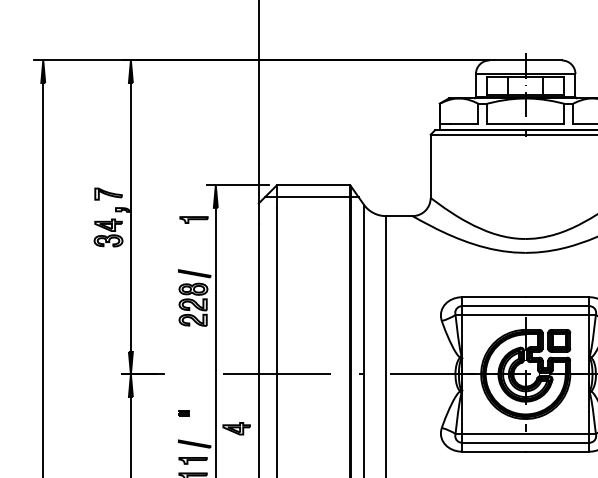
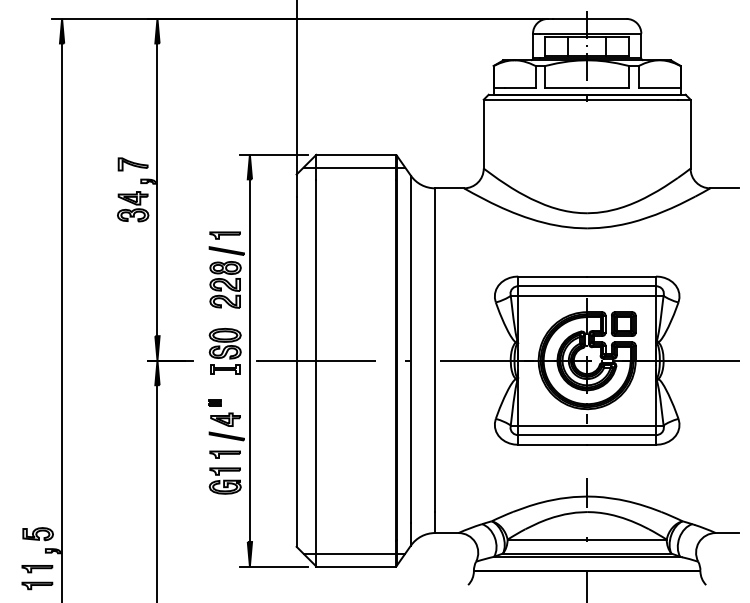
part: (193, 219) -> (224, 235), moved
part: (192, 366) -> (224, 351), added
part: (236, 428) -> (225, 419), moved

